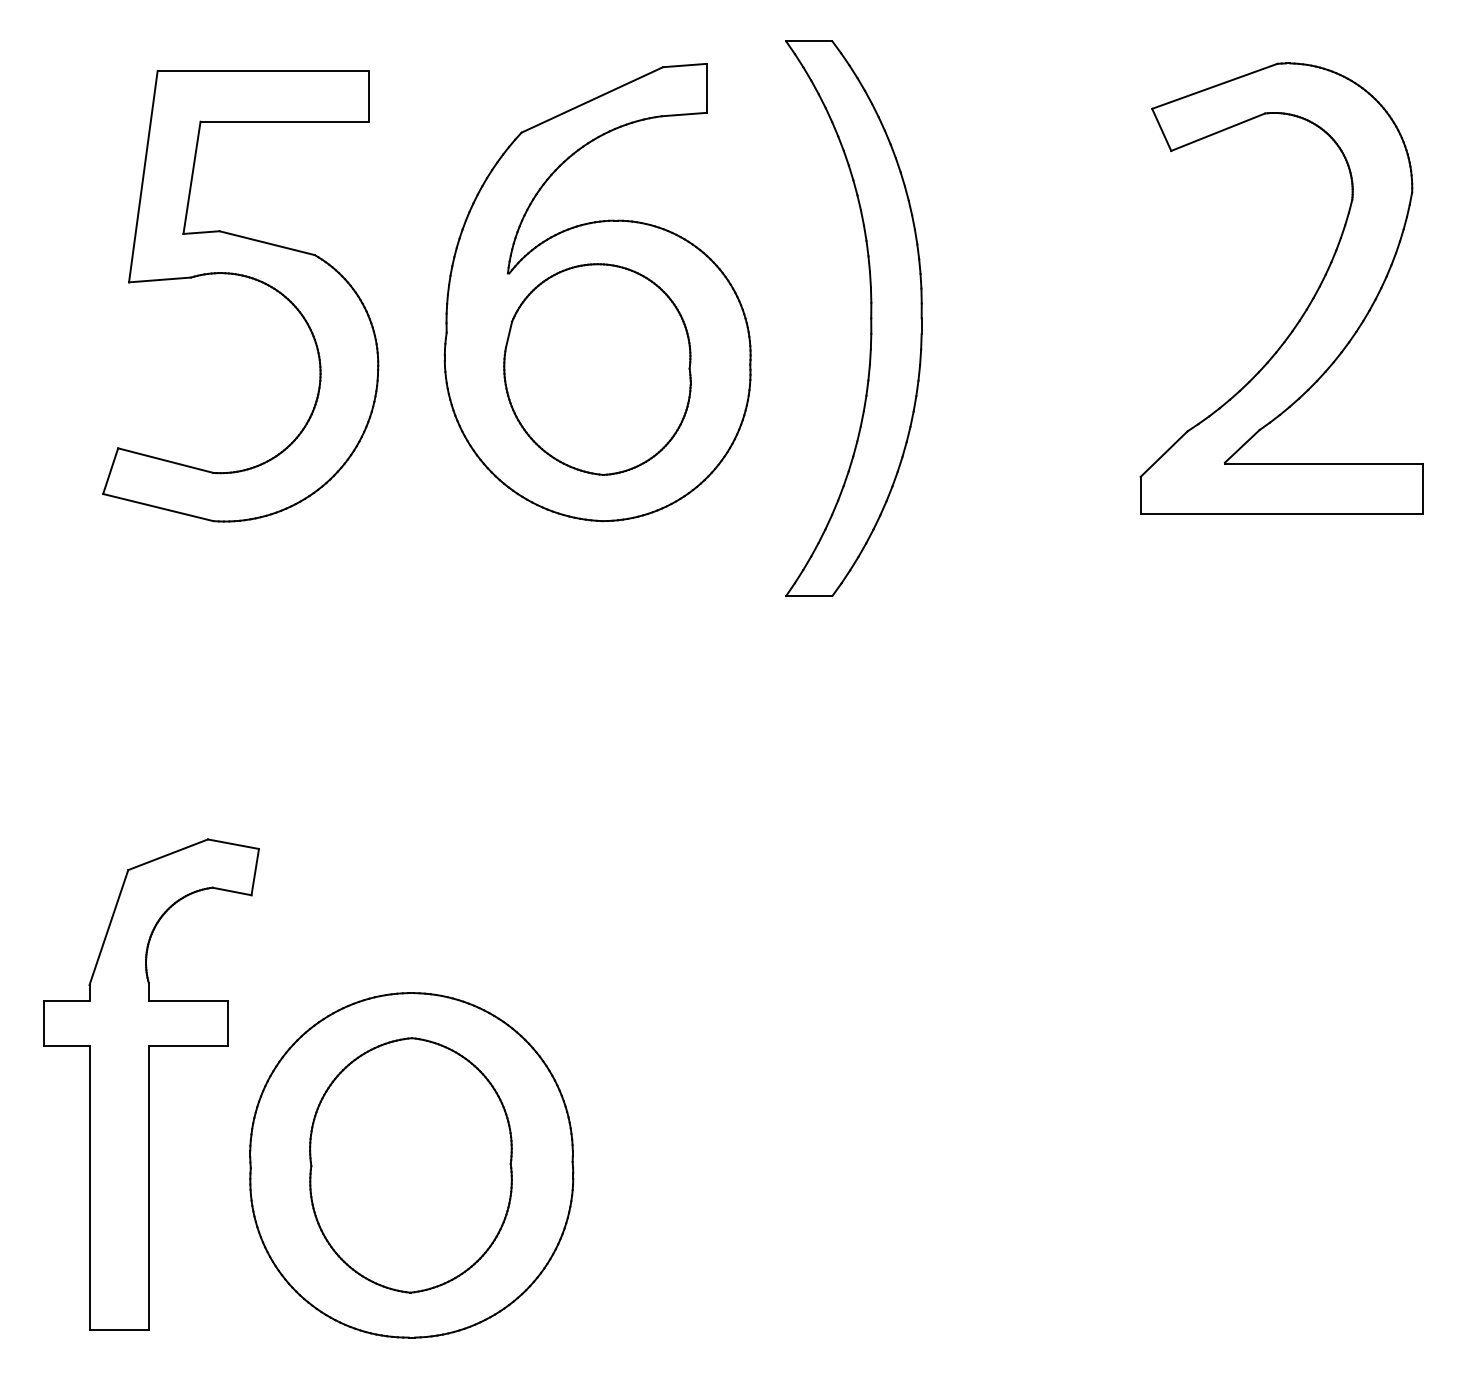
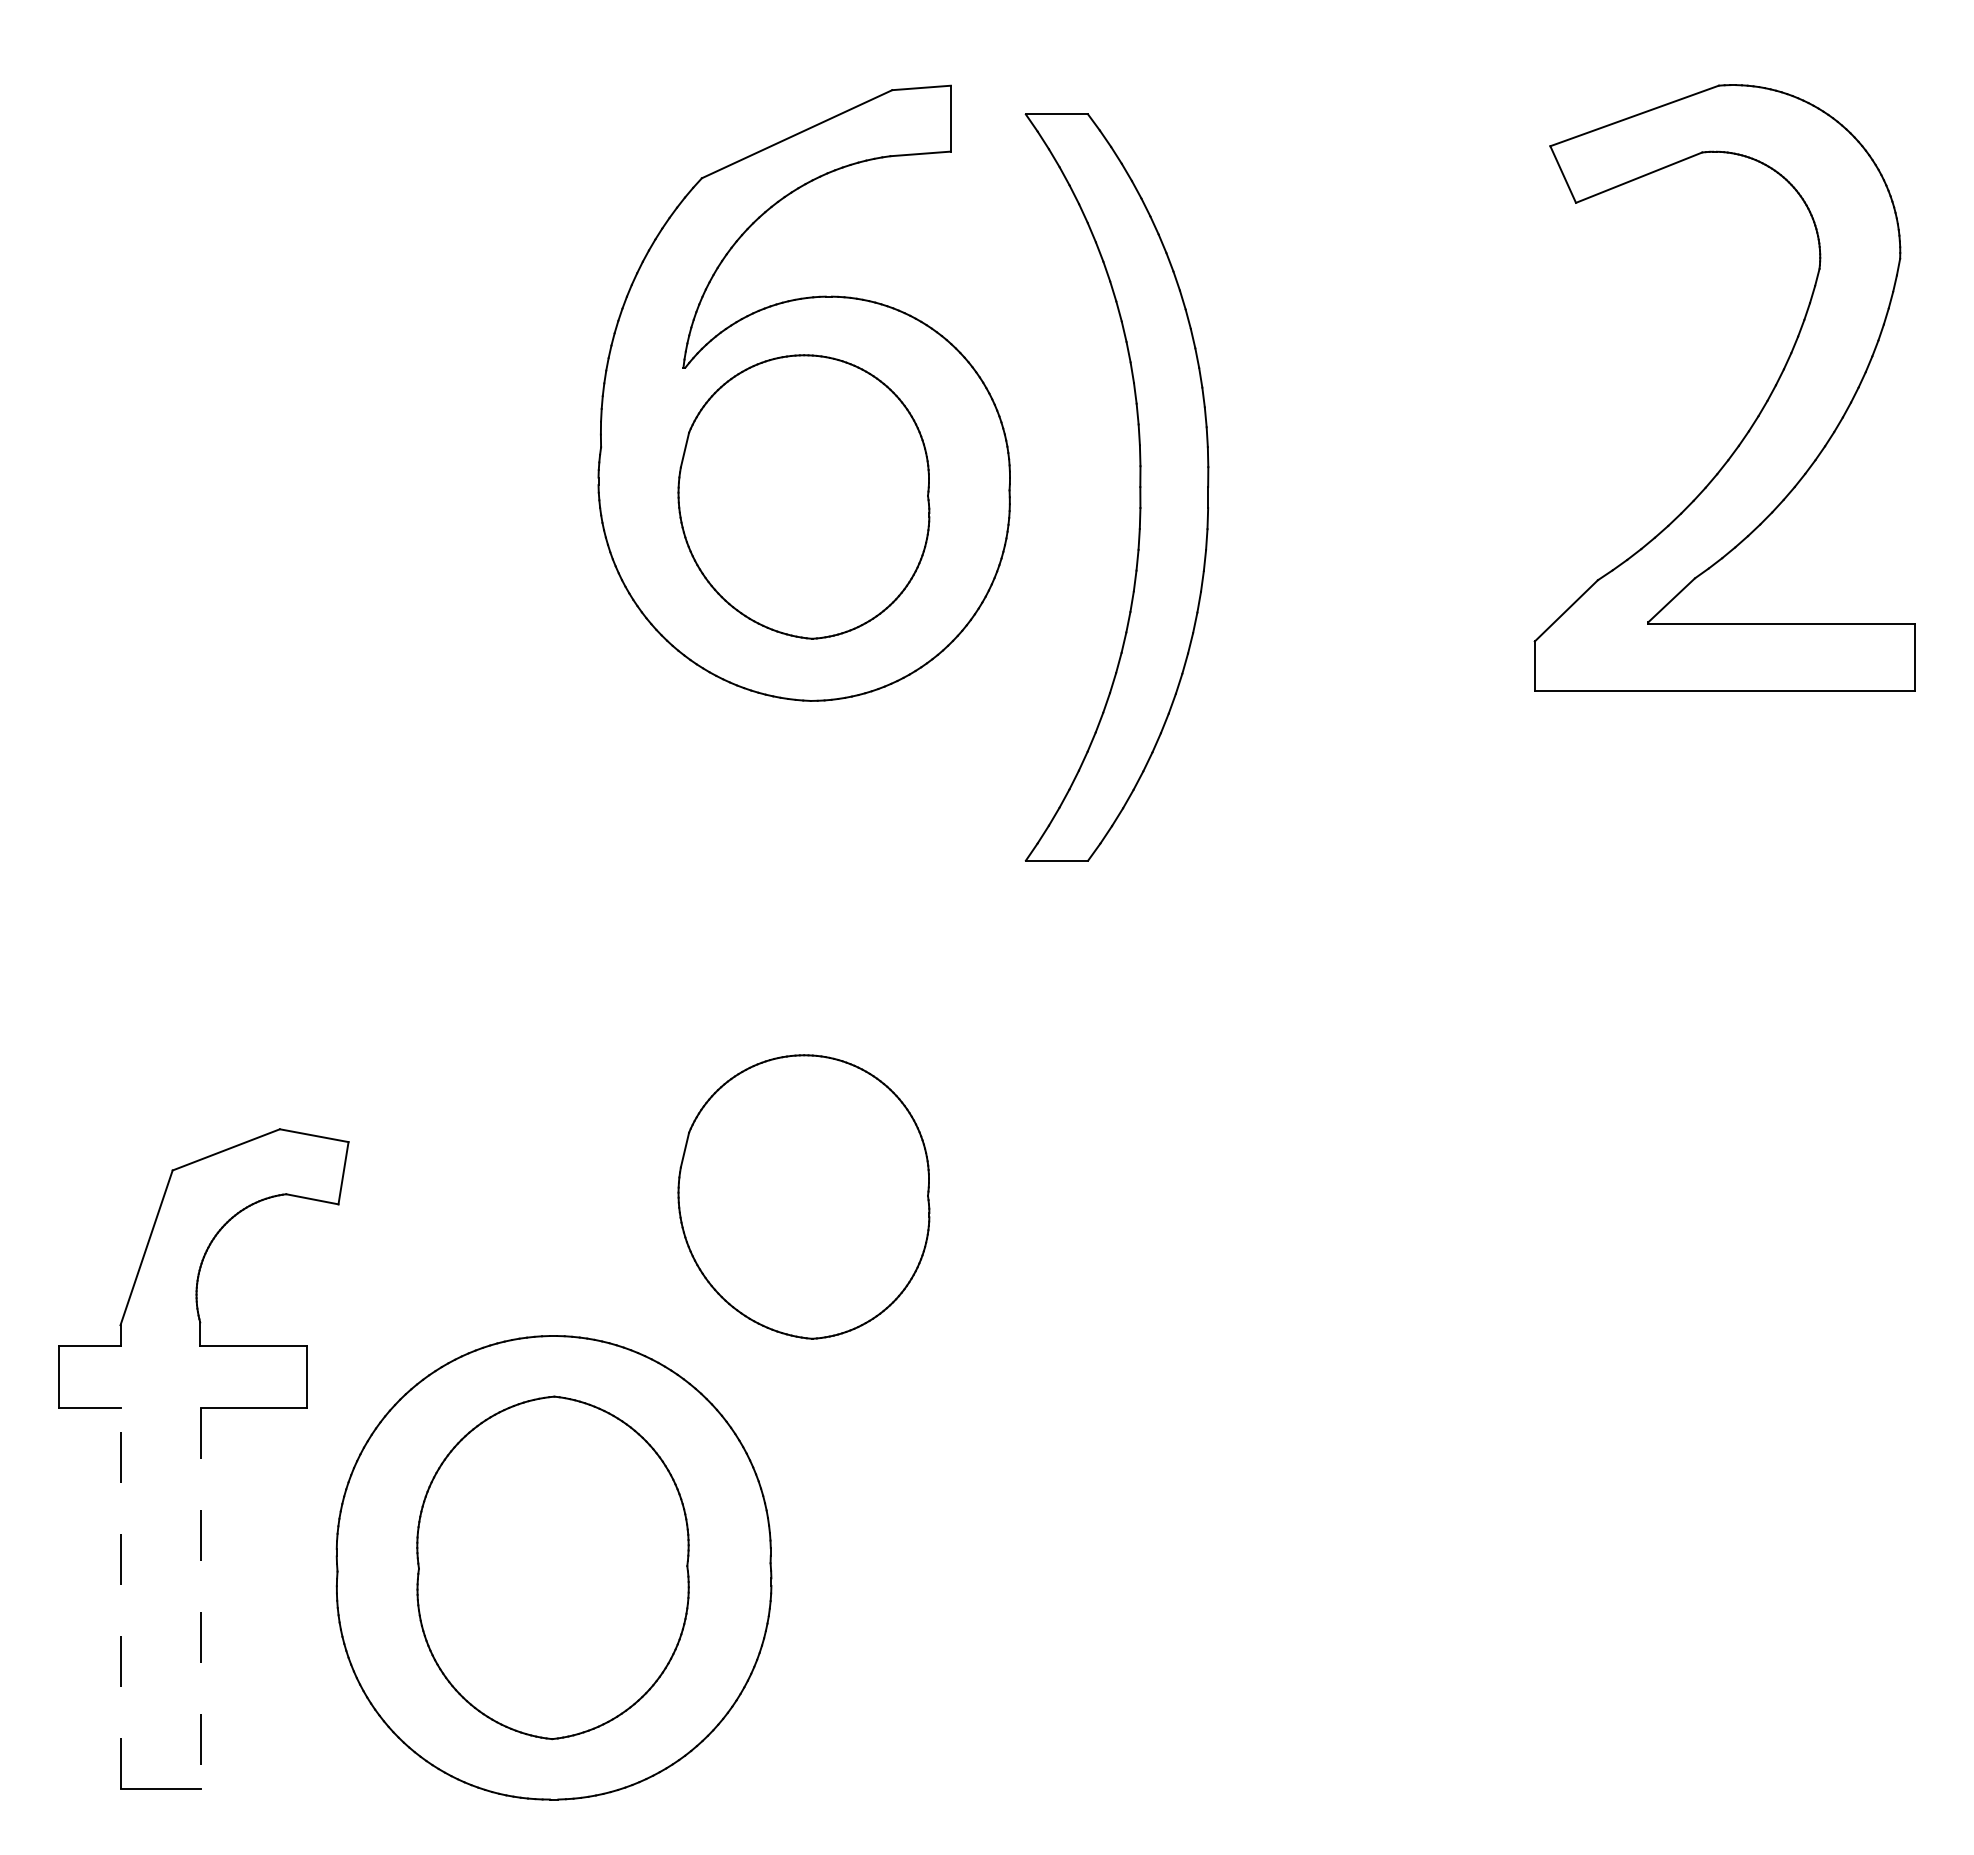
part: (244, 277) -> (329, 372), removed
part: (870, 318) -> (1139, 487), moved
part: (597, 889) -> (803, 1196), added
line: (89, 1188) -> (120, 1598), solid -> dashed
line: (149, 1188) -> (201, 1598), solid -> dashed

